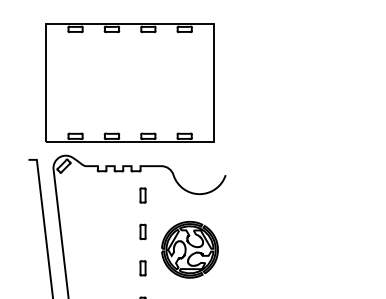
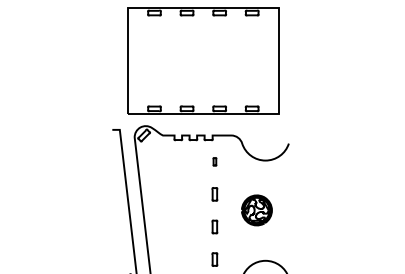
part: (142, 195) -> (214, 161), size x0.6
part: (189, 249) -> (256, 210), size x0.6

